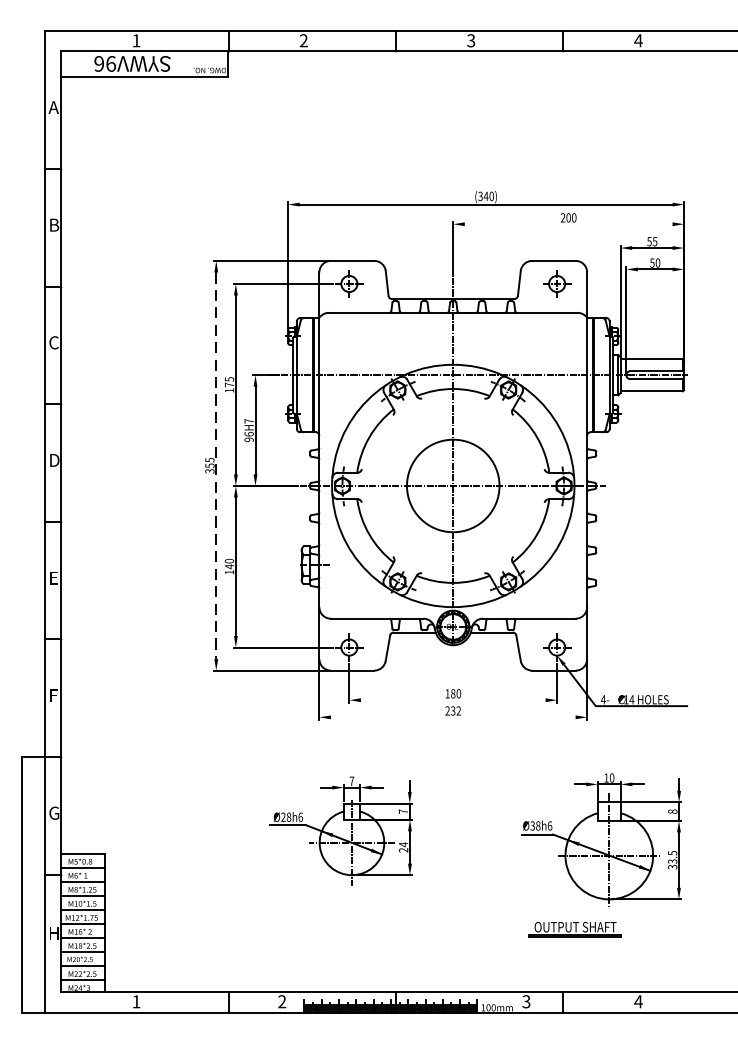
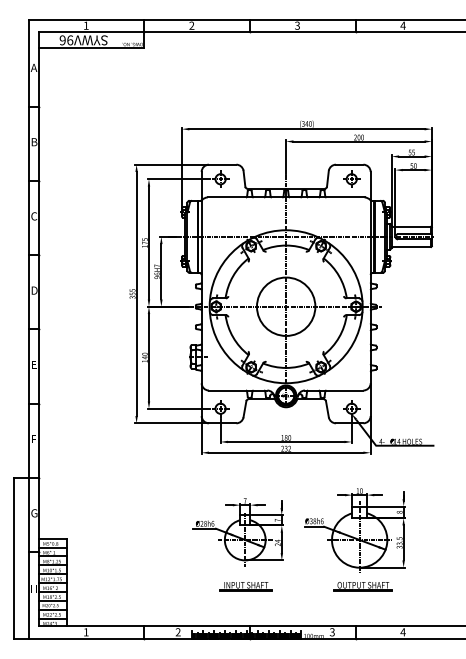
line: (567, 224) -> (358, 141), added
line: (216, 466) -> (136, 294), dashed -> solid
line: (452, 699) -> (285, 441), added
line: (452, 716) -> (285, 452), added
part: (339, 830) -> (237, 532), moved
part: (601, 840) -> (354, 530), moved
part: (388, 929) -> (245, 586), added

